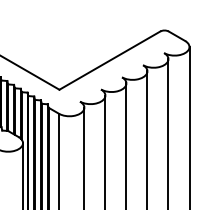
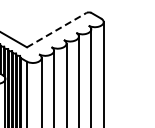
line: (111, 59) -> (57, 29), solid -> dashed

